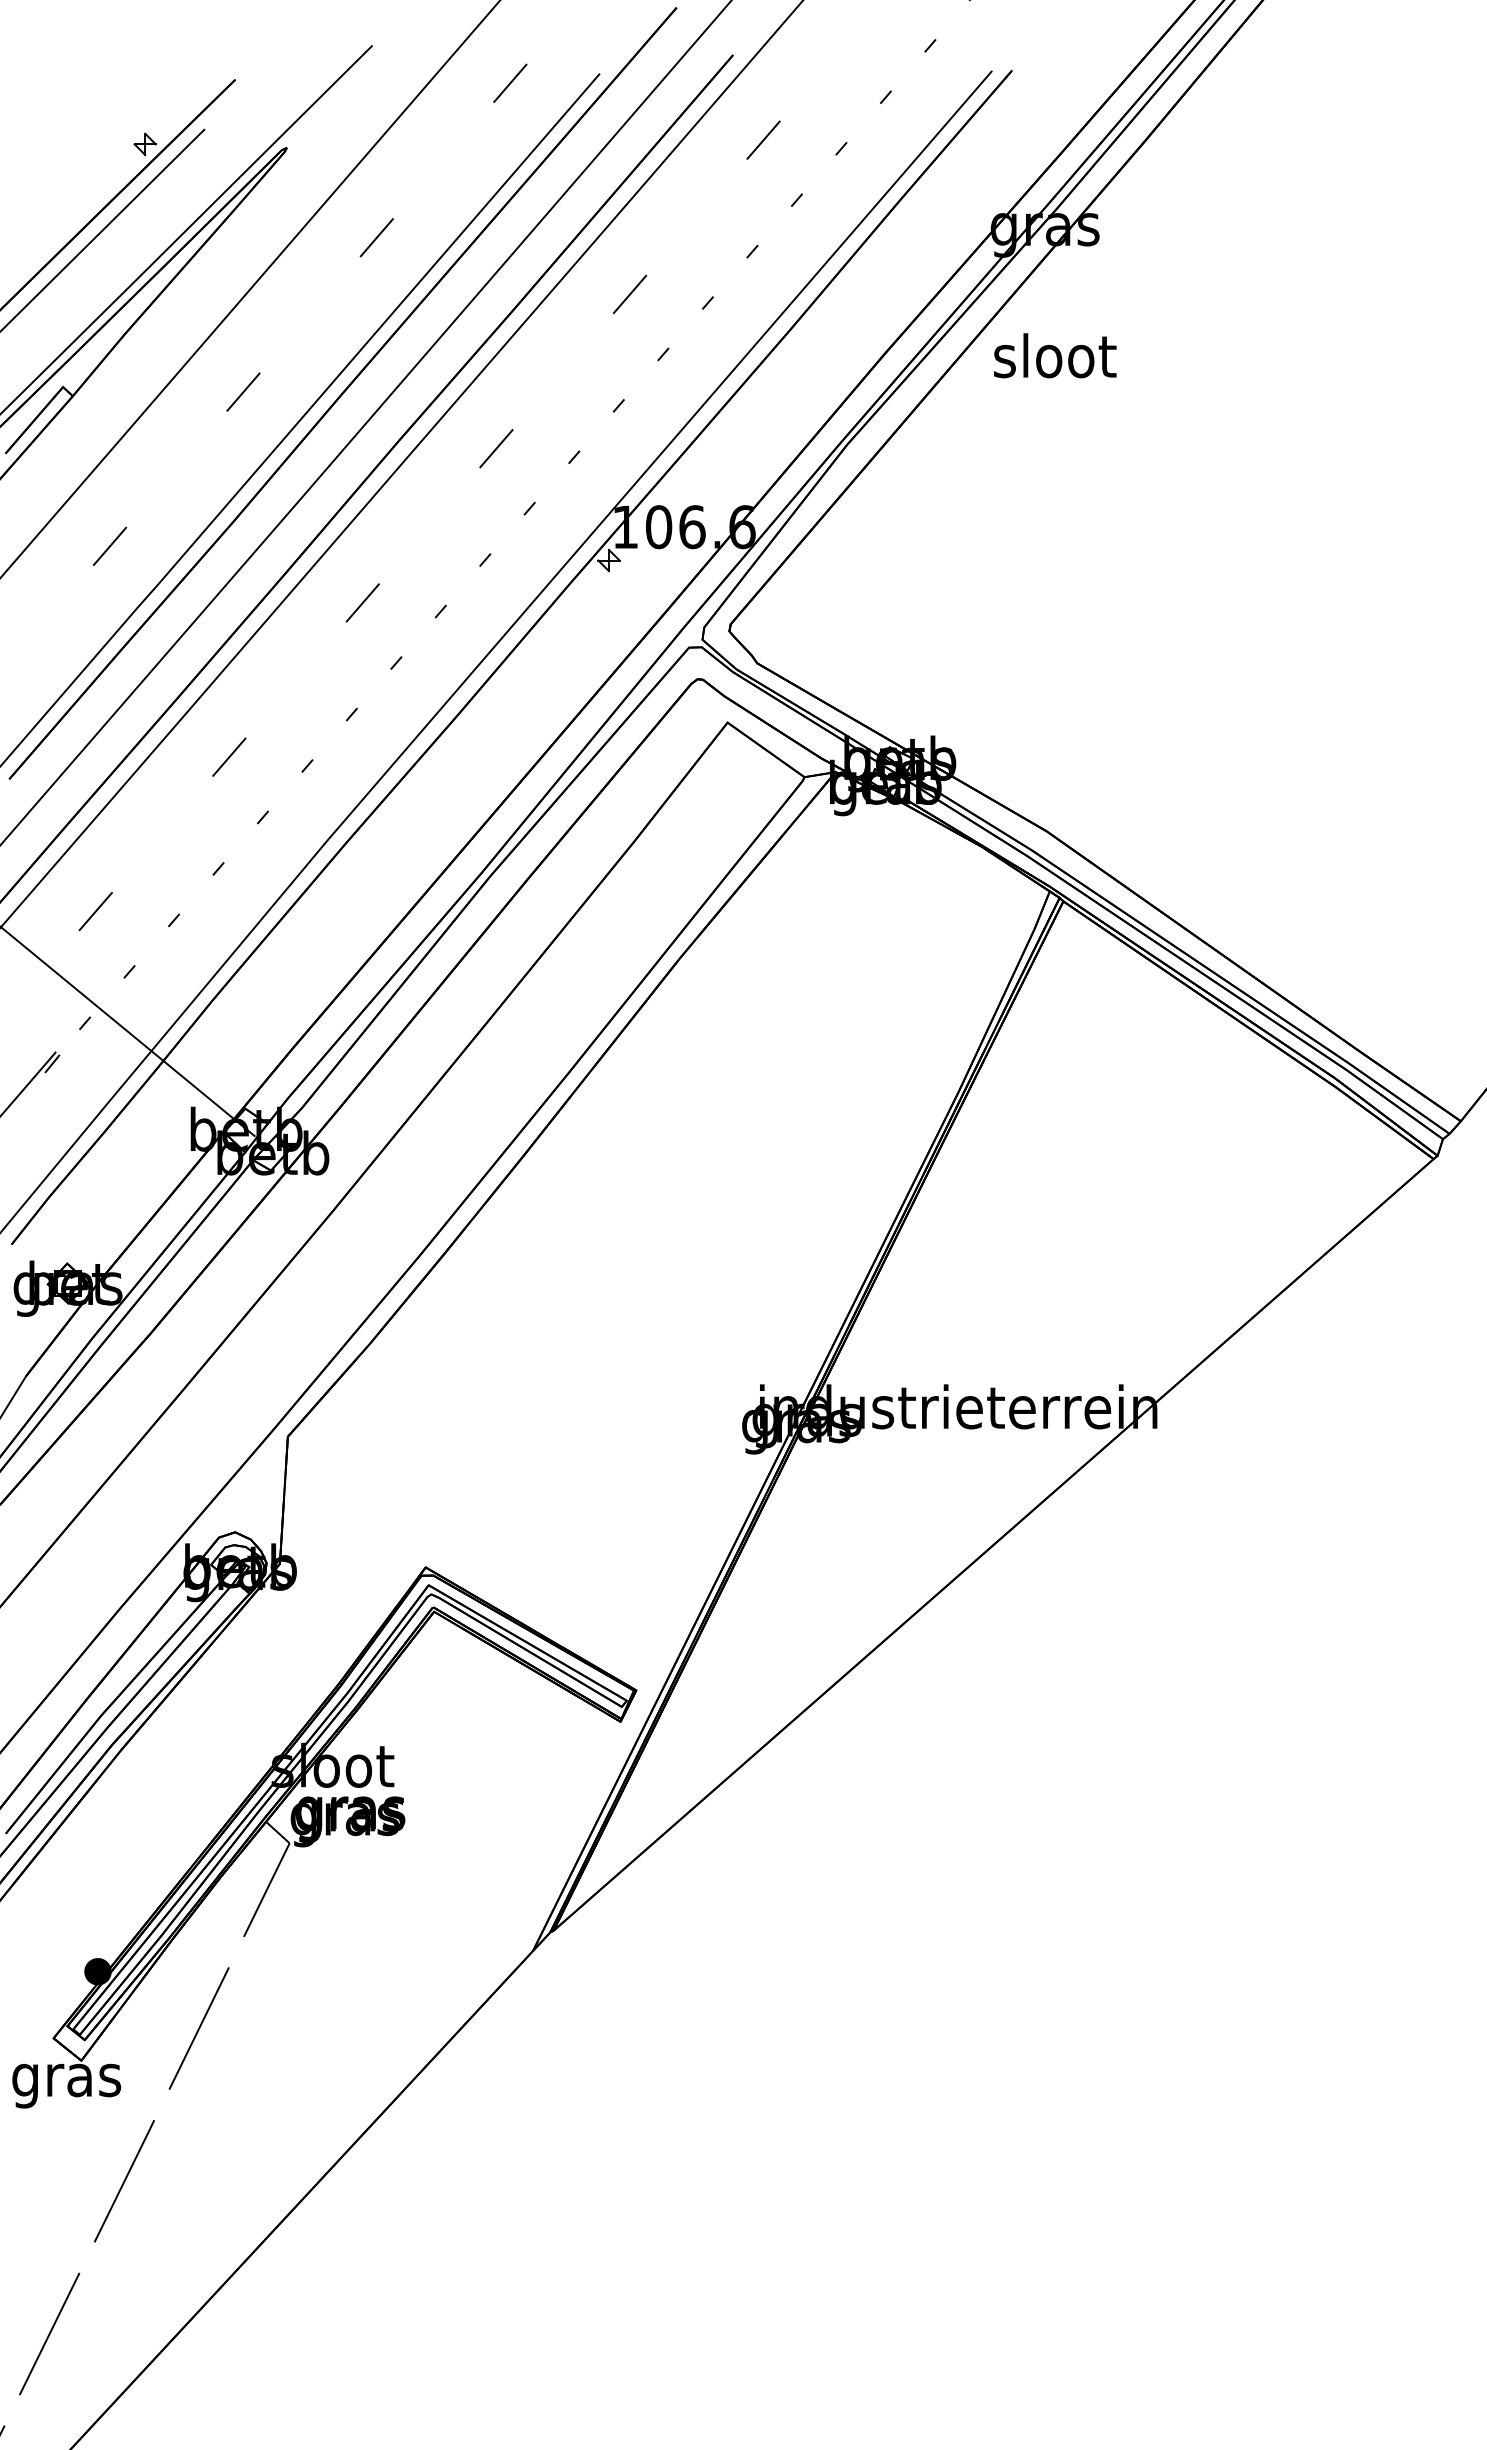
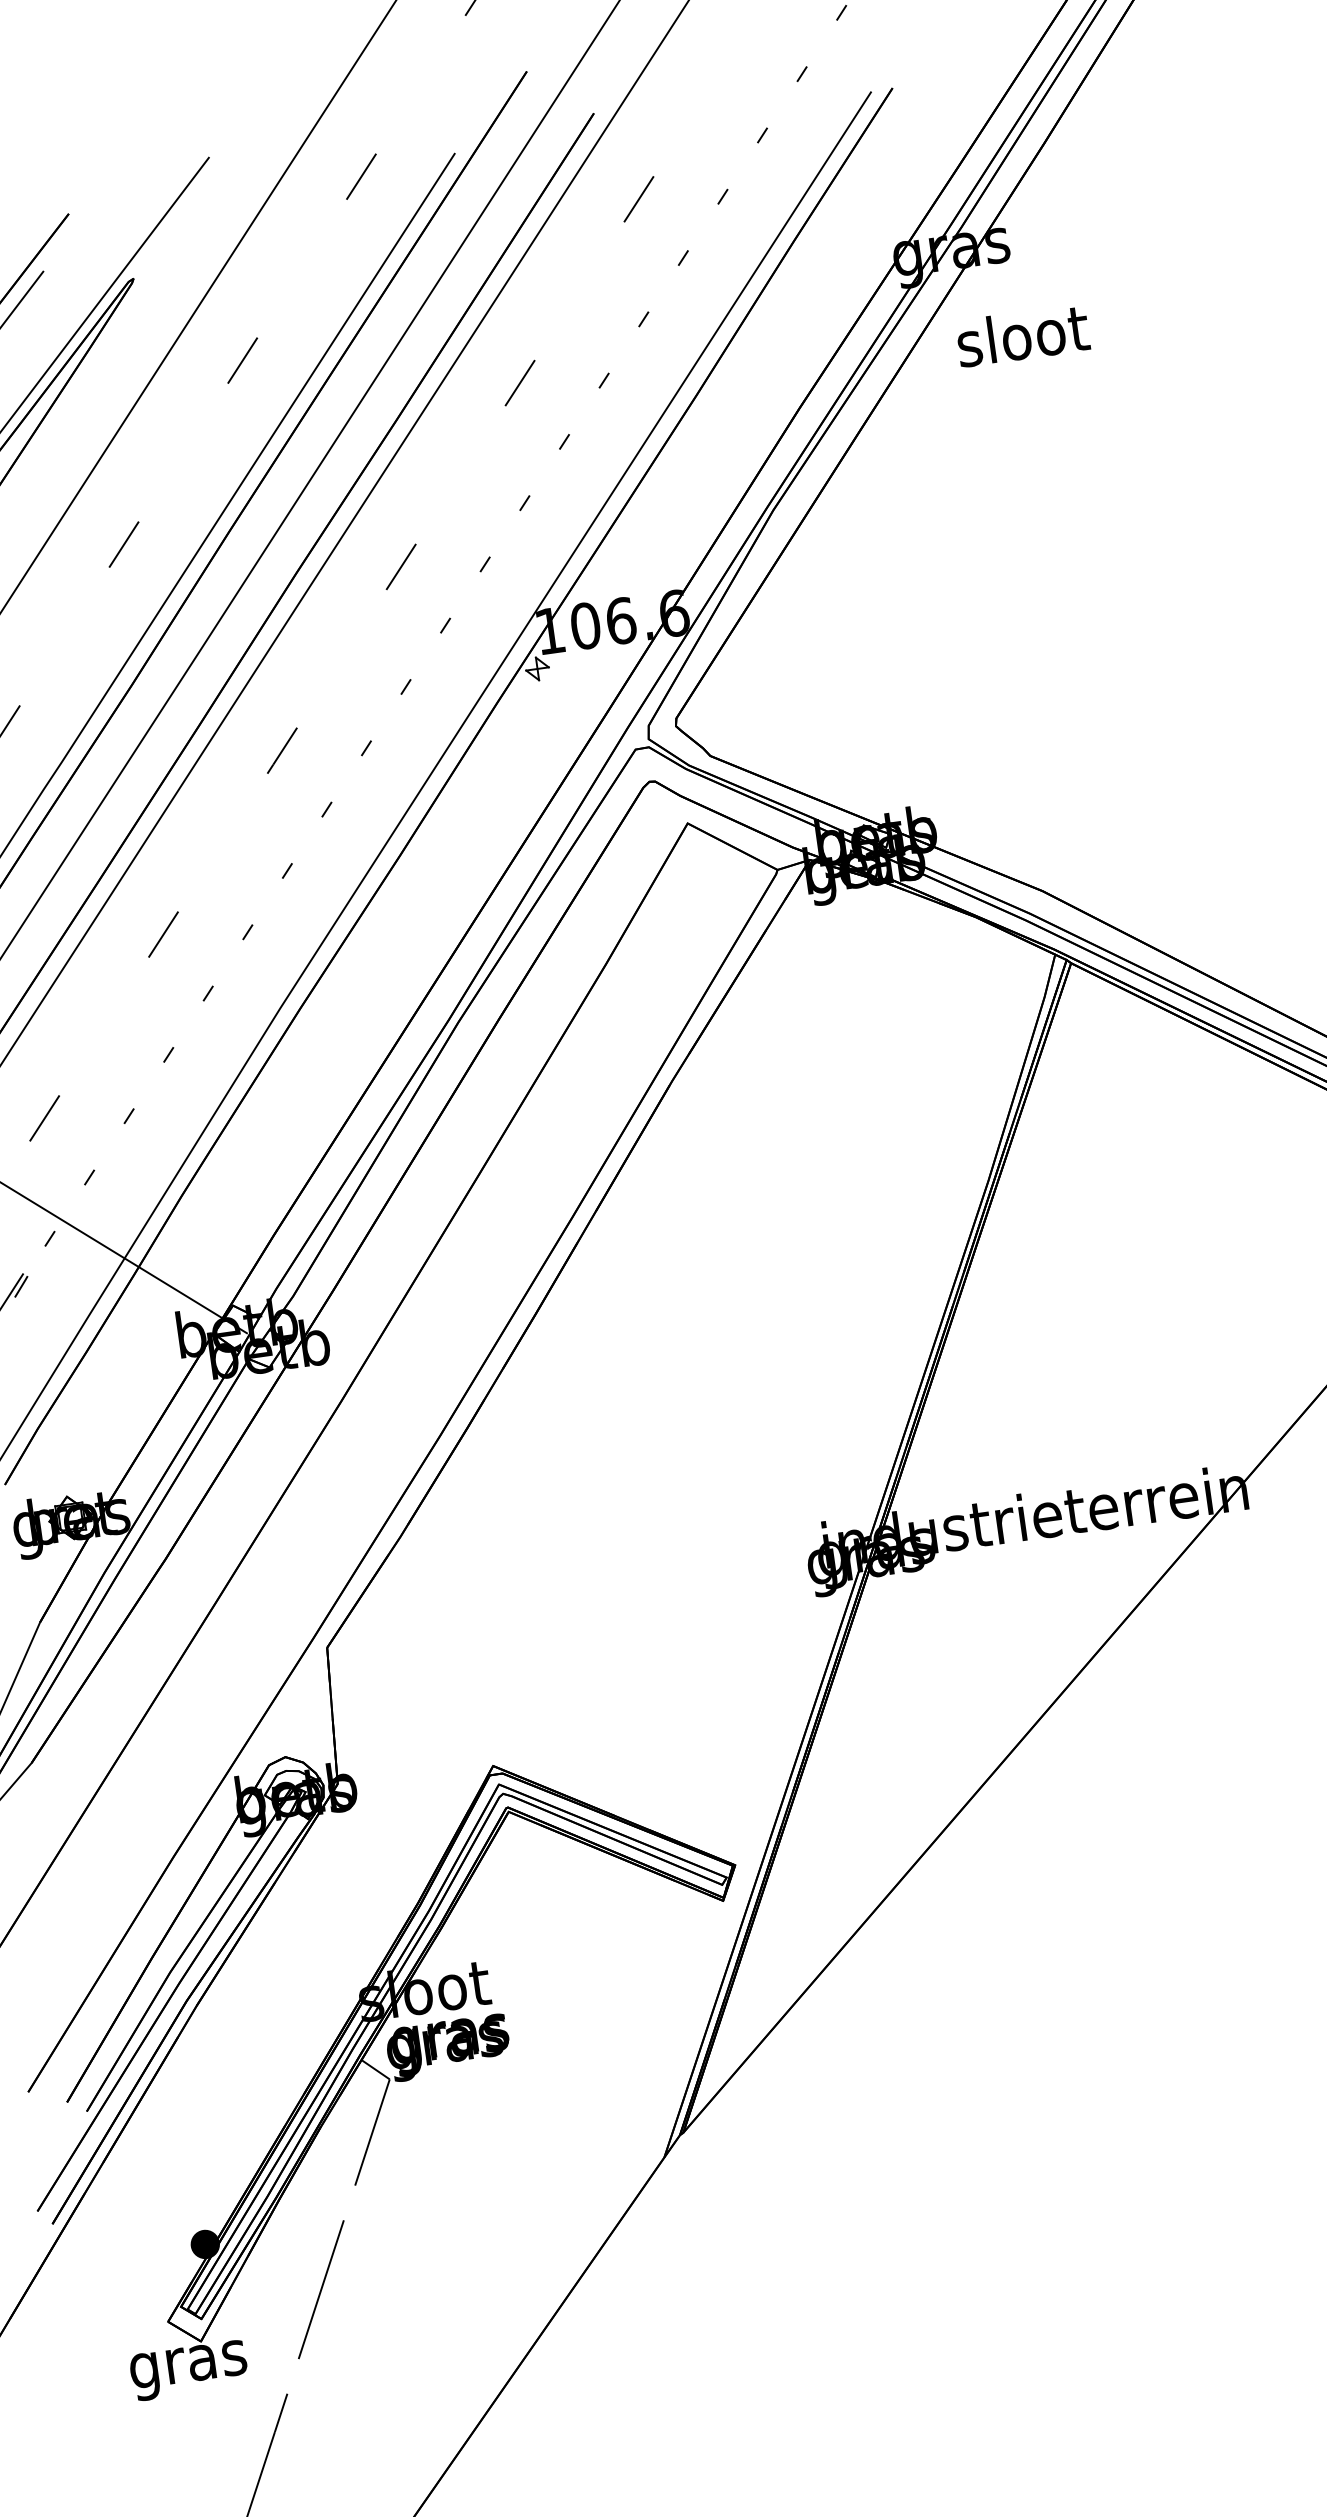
text: (1055, 355) -> (1023, 335), moved

